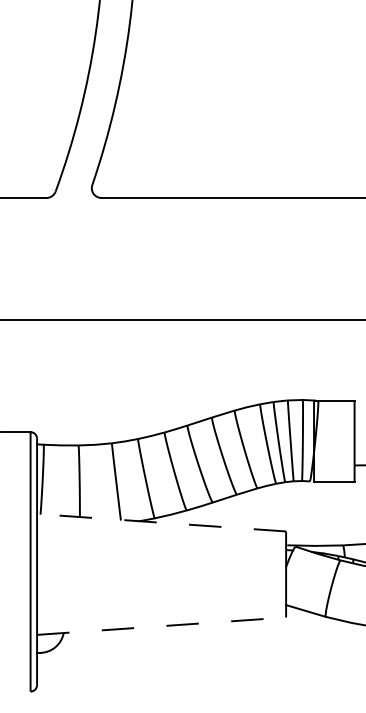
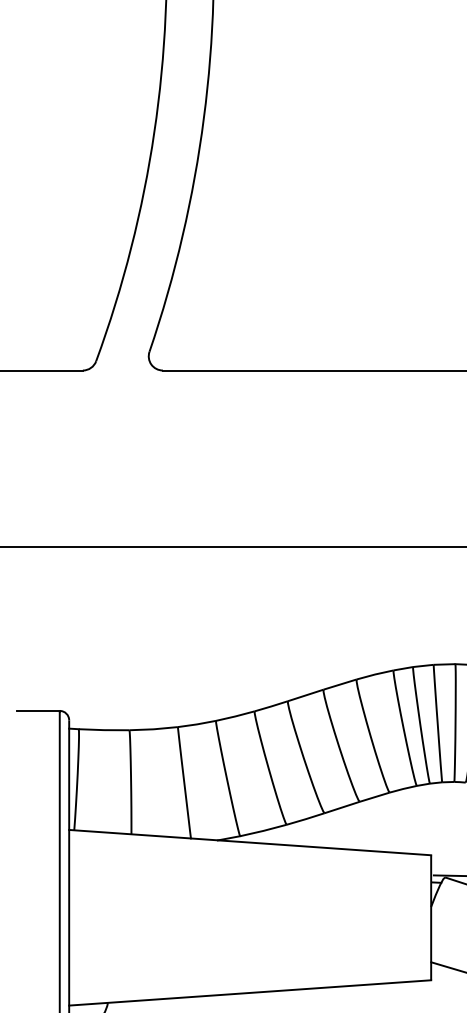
line: (161, 522) -> (250, 842), dashed -> solid
line: (161, 626) -> (250, 993), dashed -> solid

